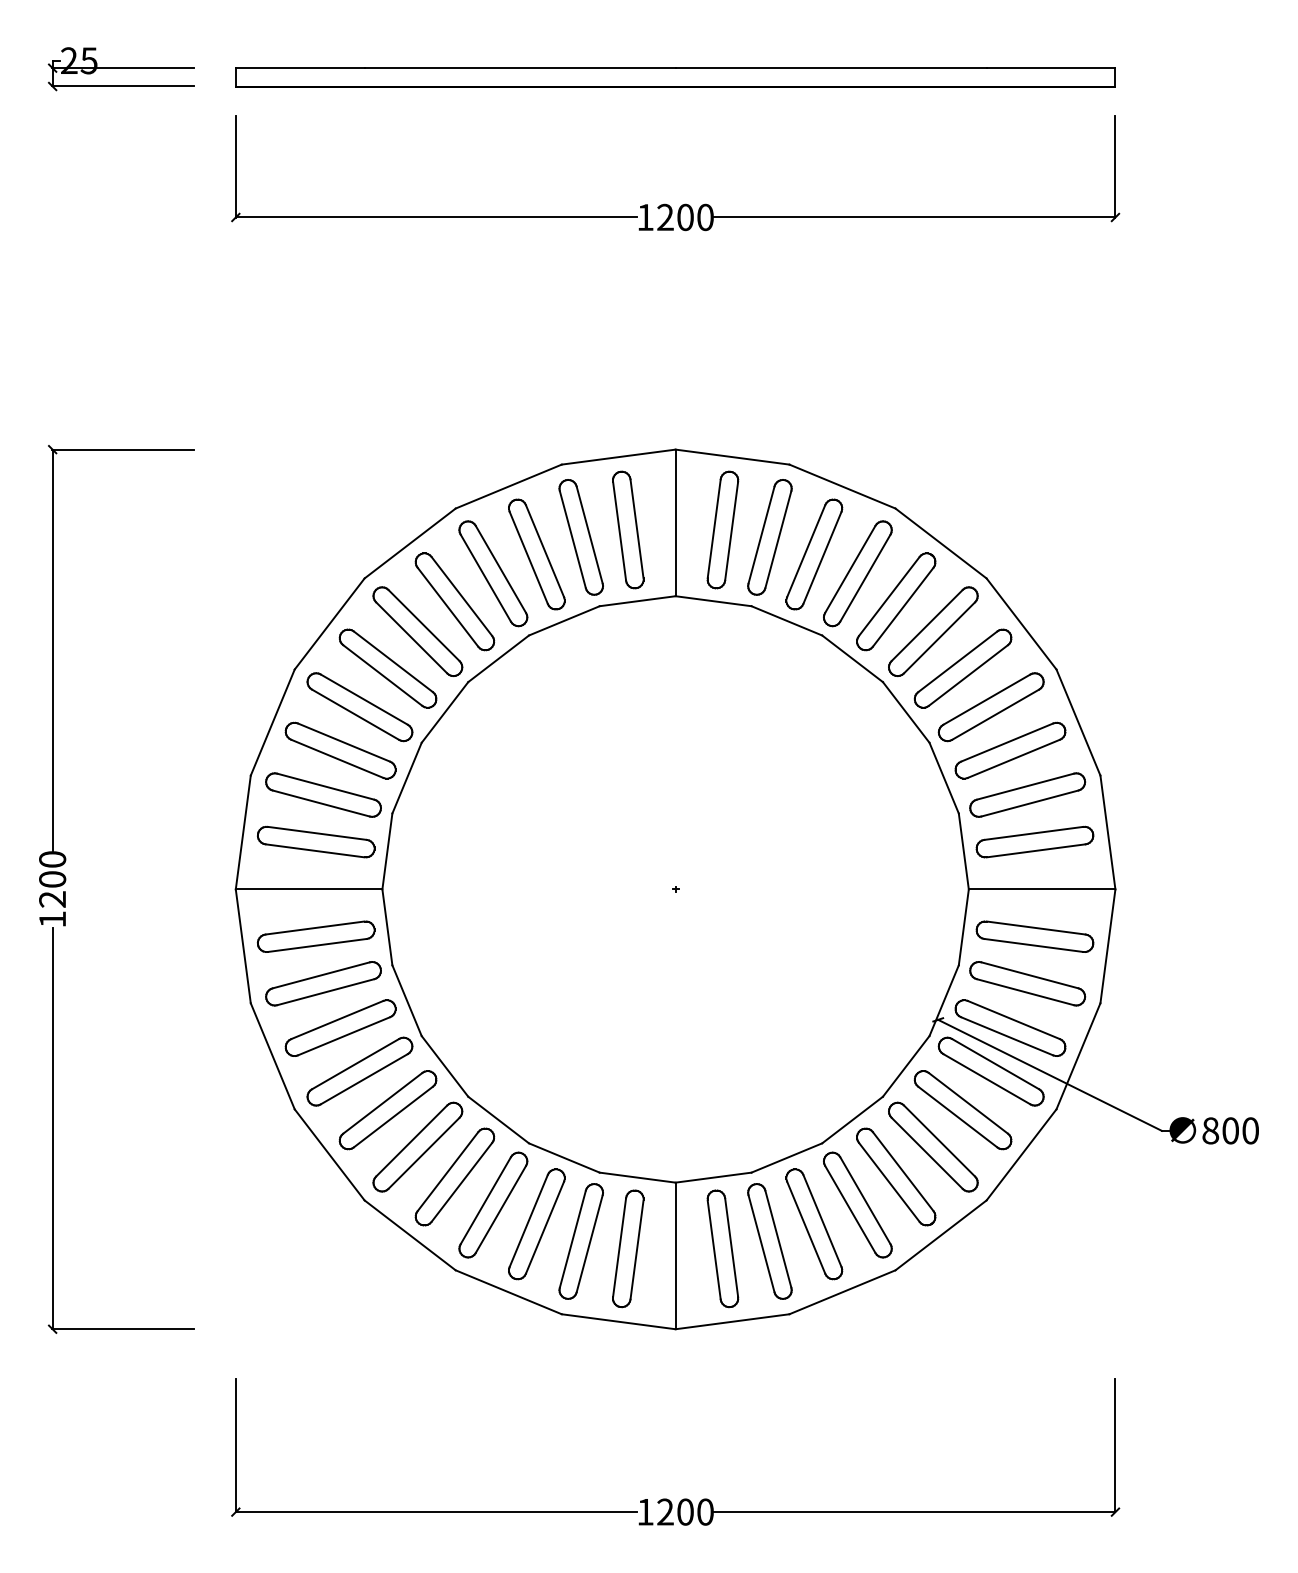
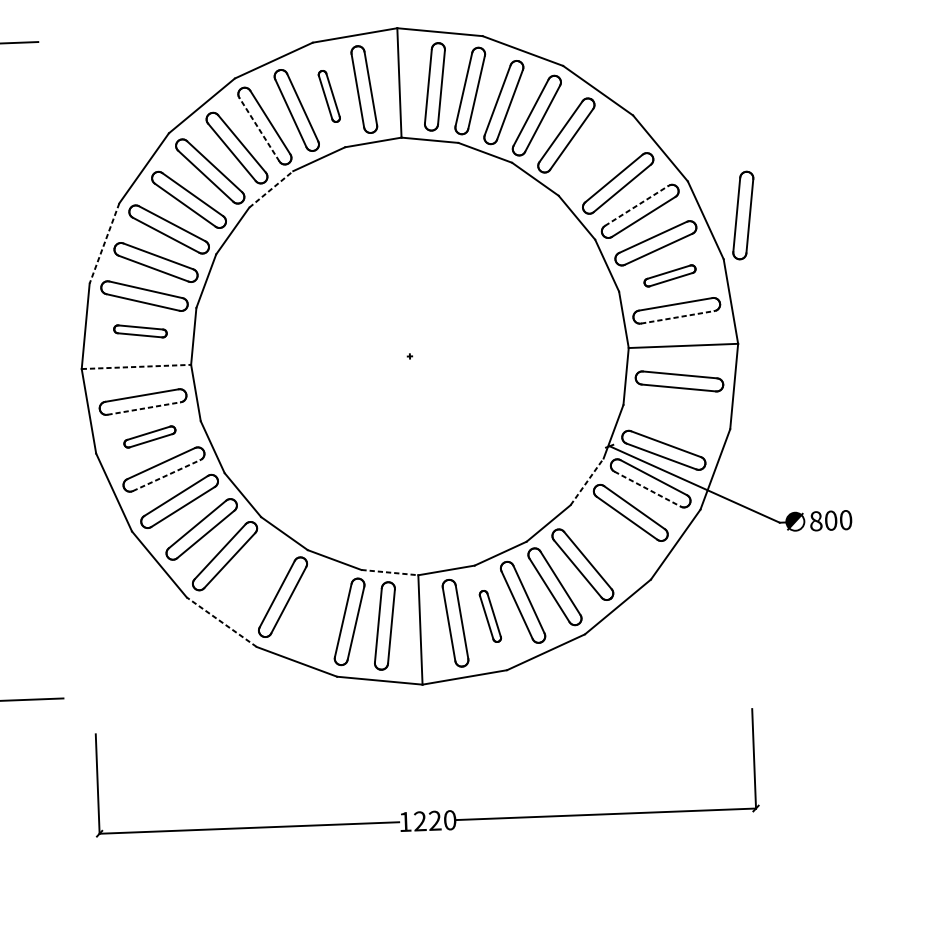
part: (580, 537) -> (328, 96), size x0.6
line: (485, 577) -> (259, 129), solid -> dashed
part: (933, 631) -> (594, 156), removed
line: (499, 658) -> (271, 189), solid -> dashed
line: (987, 699) -> (637, 205), solid -> dashed
part: (1128, 717) -> (742, 215), added
line: (272, 723) -> (104, 244), solid -> dashed
part: (1027, 794) -> (669, 275), size x0.6
part: (316, 841) -> (140, 330), size x0.6
line: (1036, 850) -> (678, 317), solid -> dashed
line: (309, 889) -> (136, 366), solid -> dashed
line: (317, 945) -> (144, 408), solid -> dashed
part: (323, 983) -> (149, 436), size x0.6
part: (1027, 983) -> (675, 416), removed
line: (344, 1036) -> (167, 475), solid -> dashed
line: (906, 1066) -> (587, 481), solid -> dashed
line: (987, 1079) -> (648, 489), solid -> dashed
part: (933, 1146) -> (609, 540), removed
part: (454, 1176) -> (253, 577), removed
line: (638, 1177) -> (390, 572), solid -> dashed
part: (536, 1224) -> (315, 610), removed
line: (409, 1235) -> (221, 622), solid -> dashed
part: (769, 1241) -> (490, 616), size x0.6
text: (685, 1511) -> (435, 820), 1200 -> 1220

